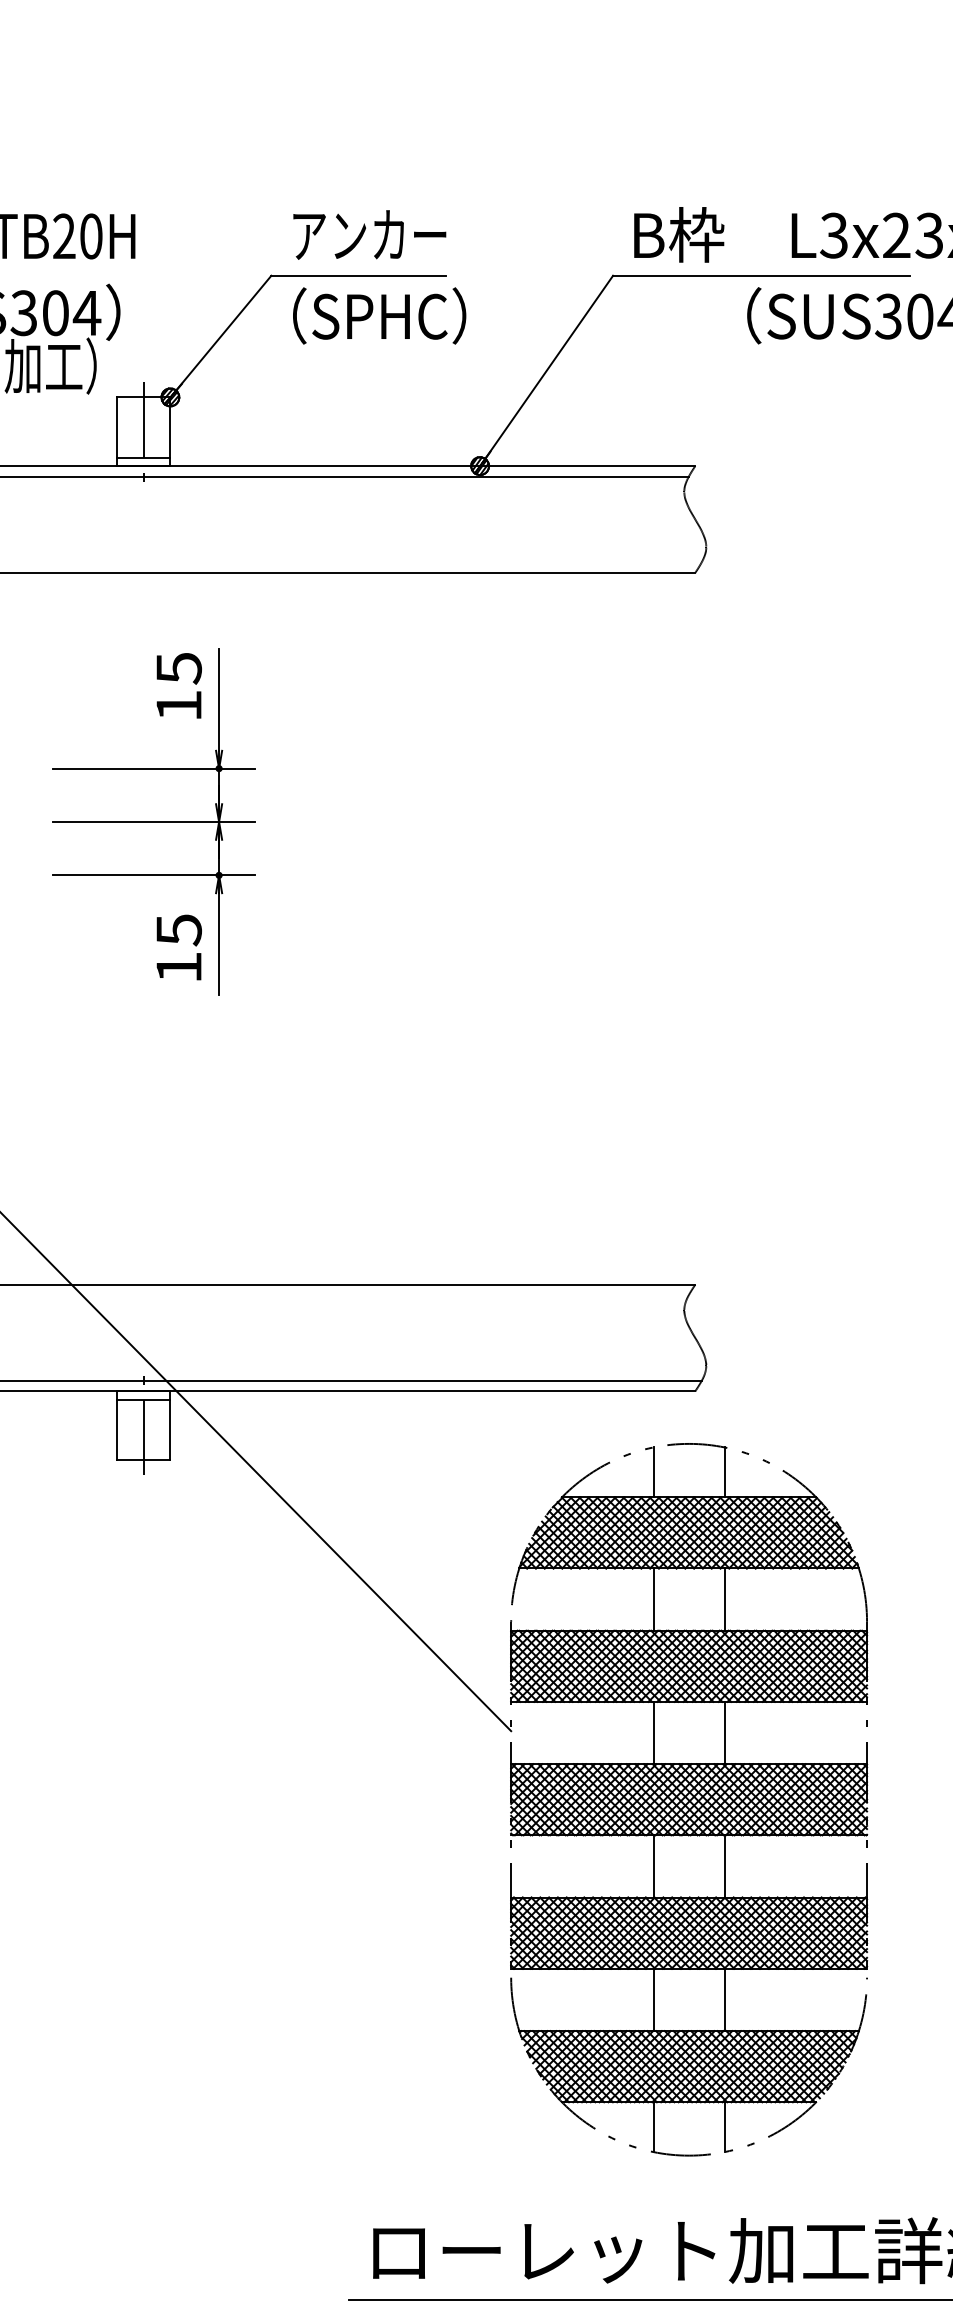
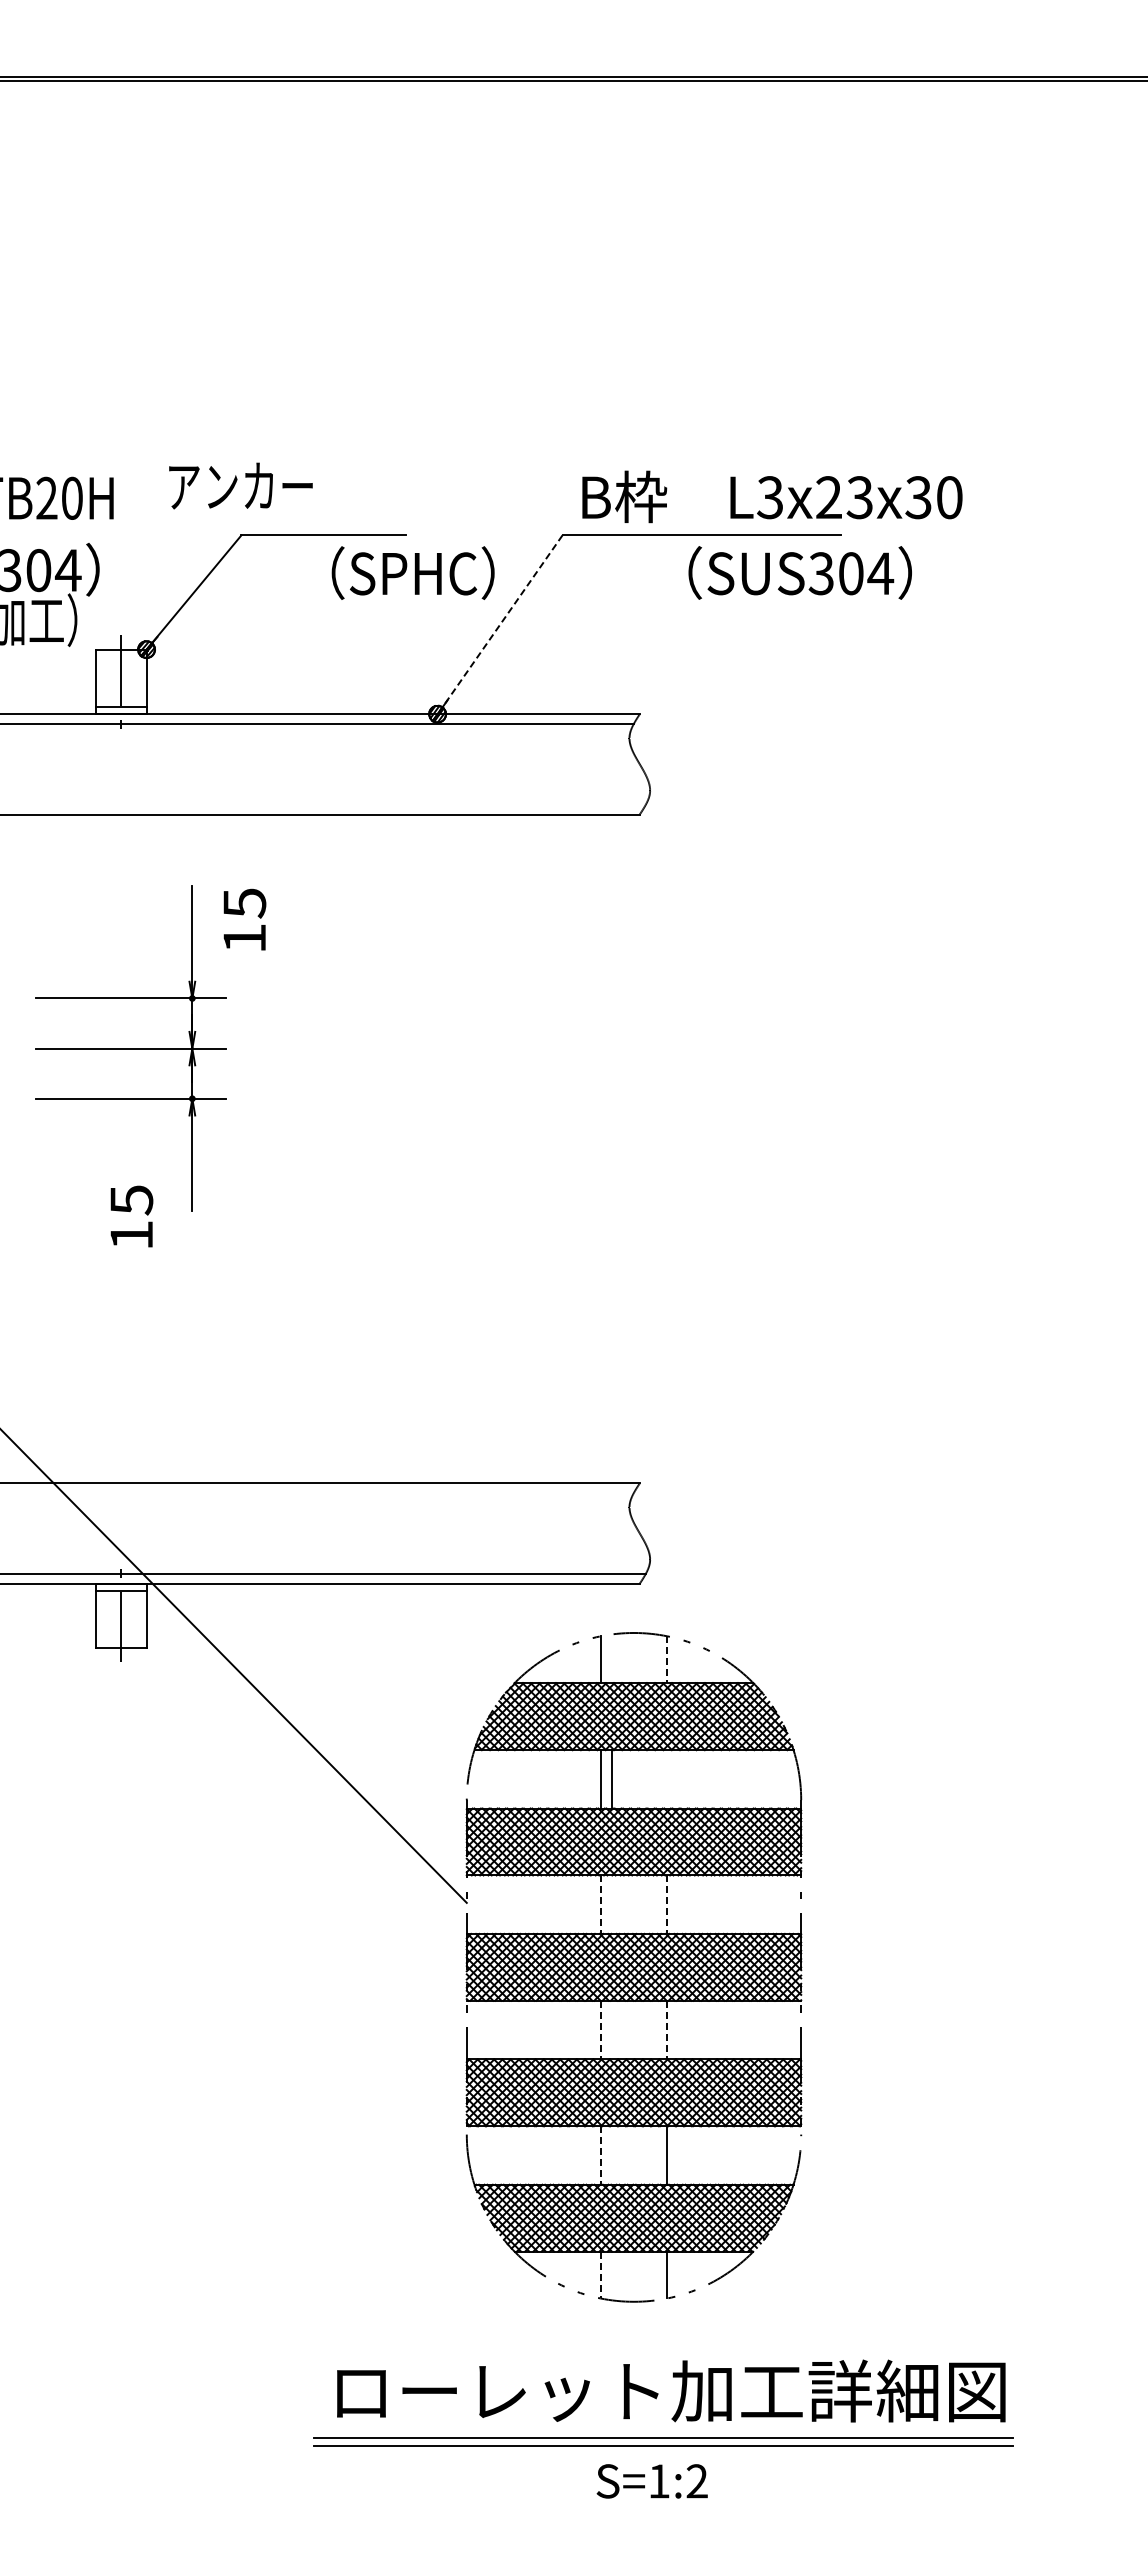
text: (369, 234) -> (240, 485), moved
text: (378, 315) -> (412, 572), moved
line: (547, 369) -> (500, 623), solid -> dashed
text: (178, 685) -> (244, 919), moved
text: (178, 947) -> (131, 1216), moved
line: (724, 1473) -> (667, 1660), solid -> dashed
line: (724, 1599) -> (612, 1779), moved
line: (653, 1733) -> (600, 1905), solid -> dashed
line: (724, 1733) -> (667, 1905), solid -> dashed
line: (653, 1866) -> (600, 2030), solid -> dashed
line: (724, 1866) -> (667, 2030), solid -> dashed
line: (653, 1999) -> (600, 2155), solid -> dashed
line: (653, 2127) -> (600, 2275), solid -> dashed

